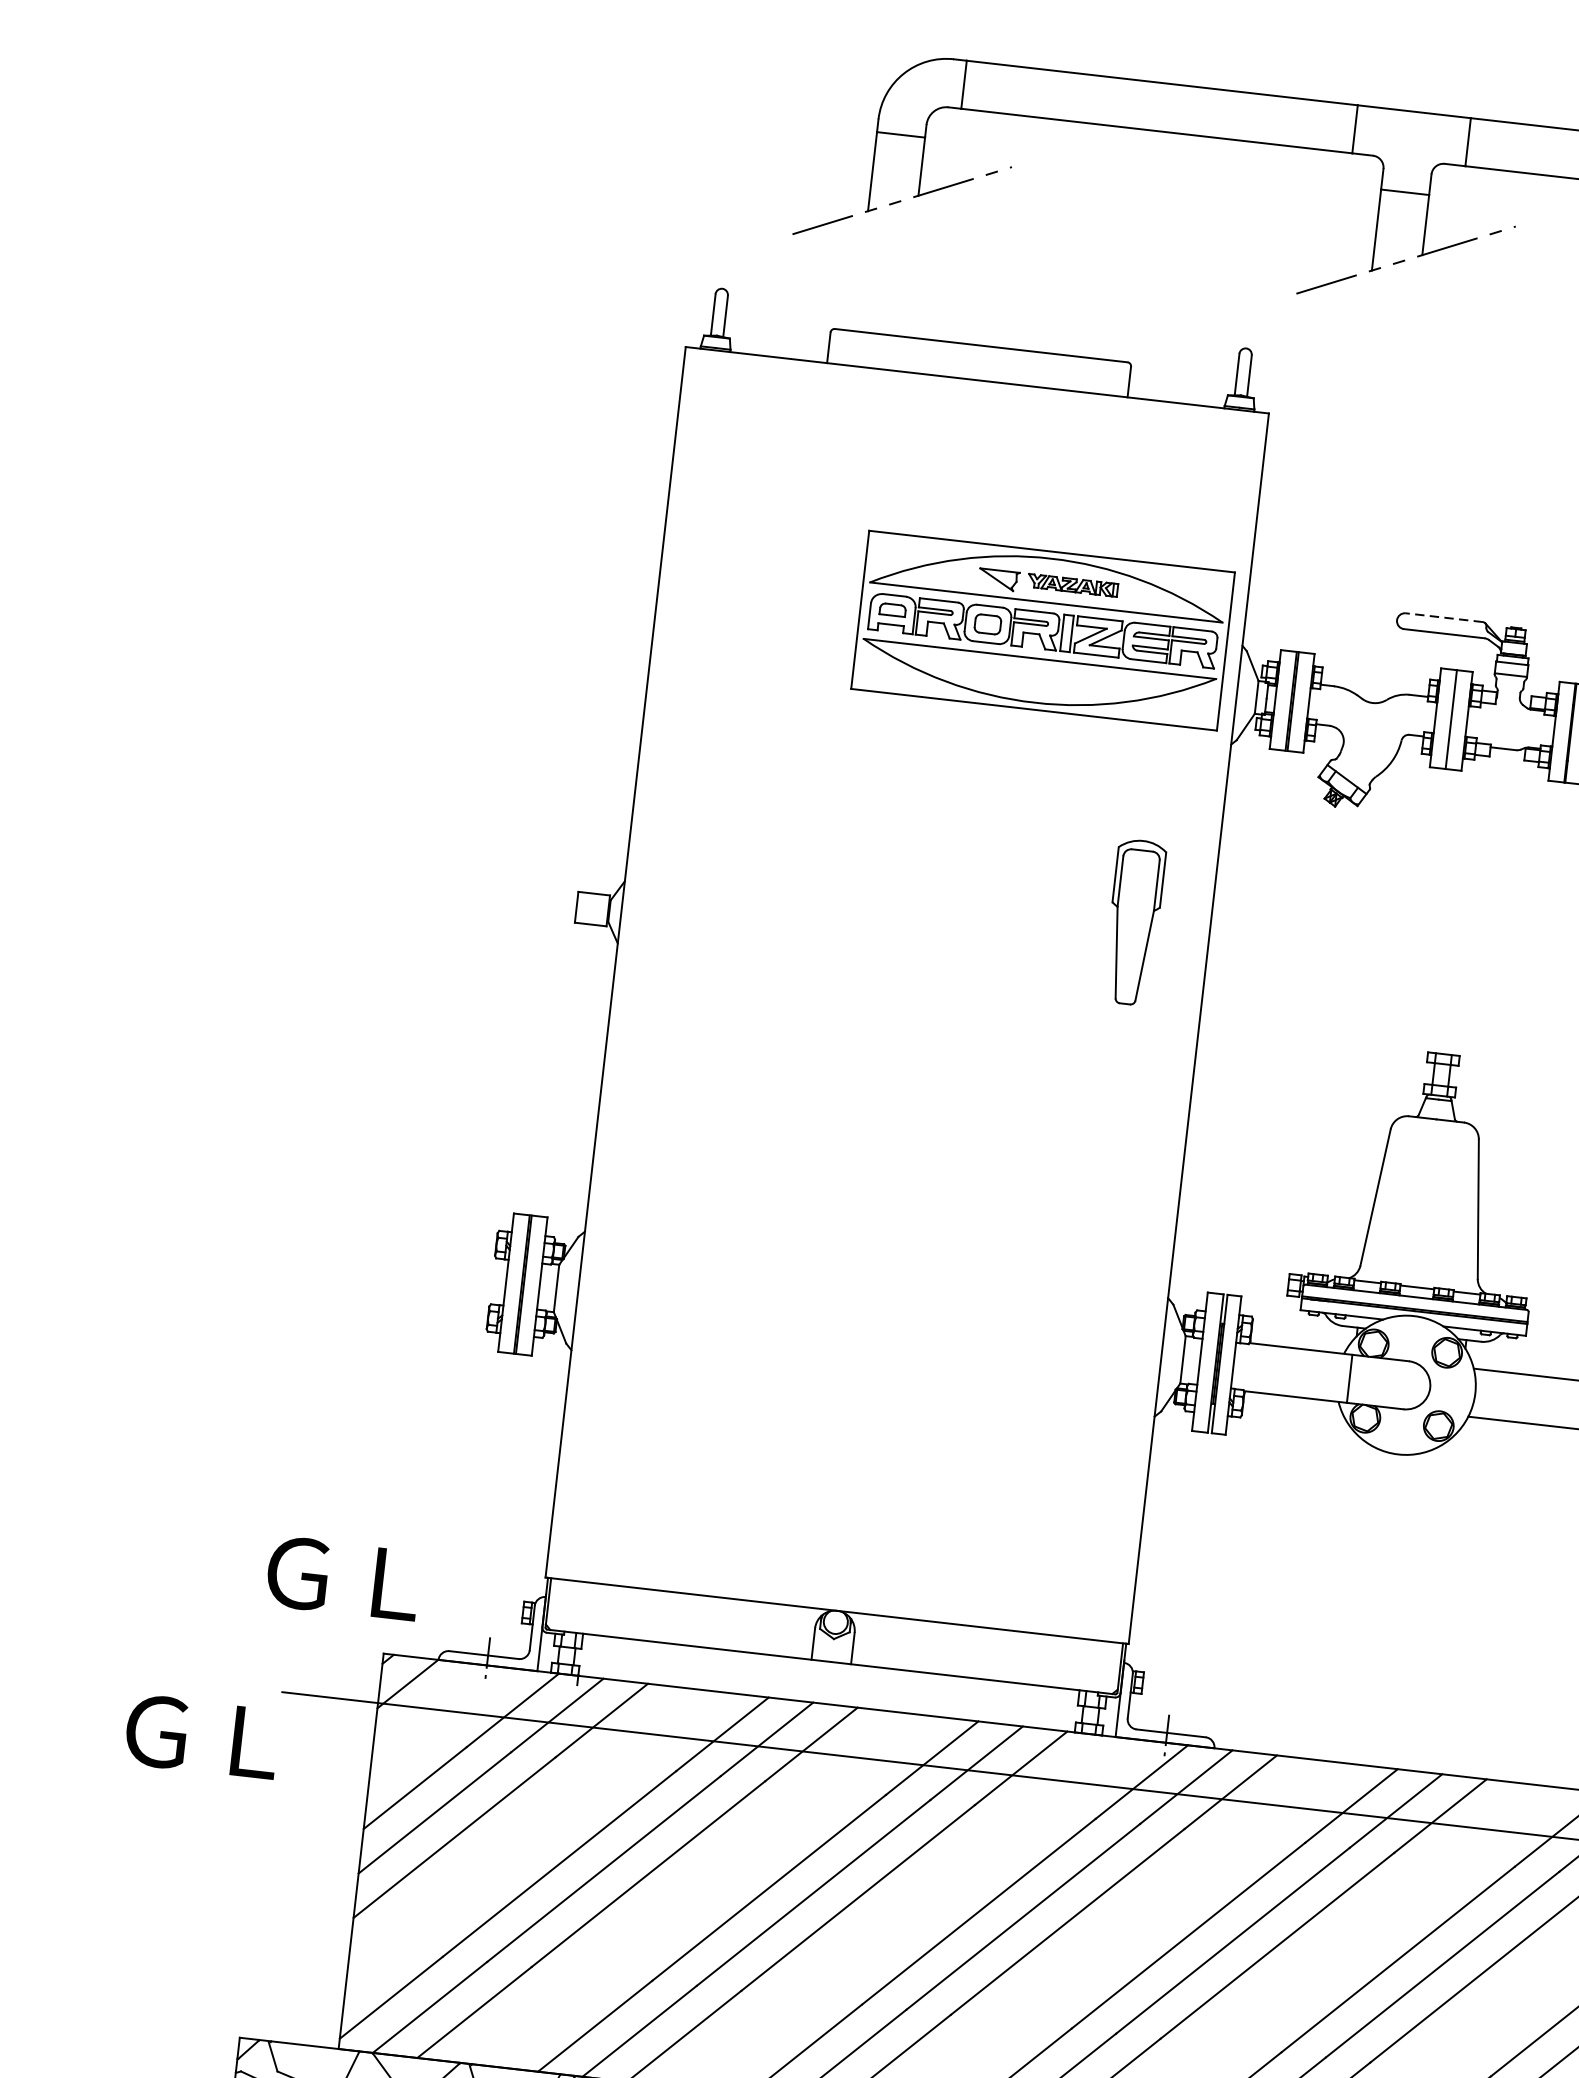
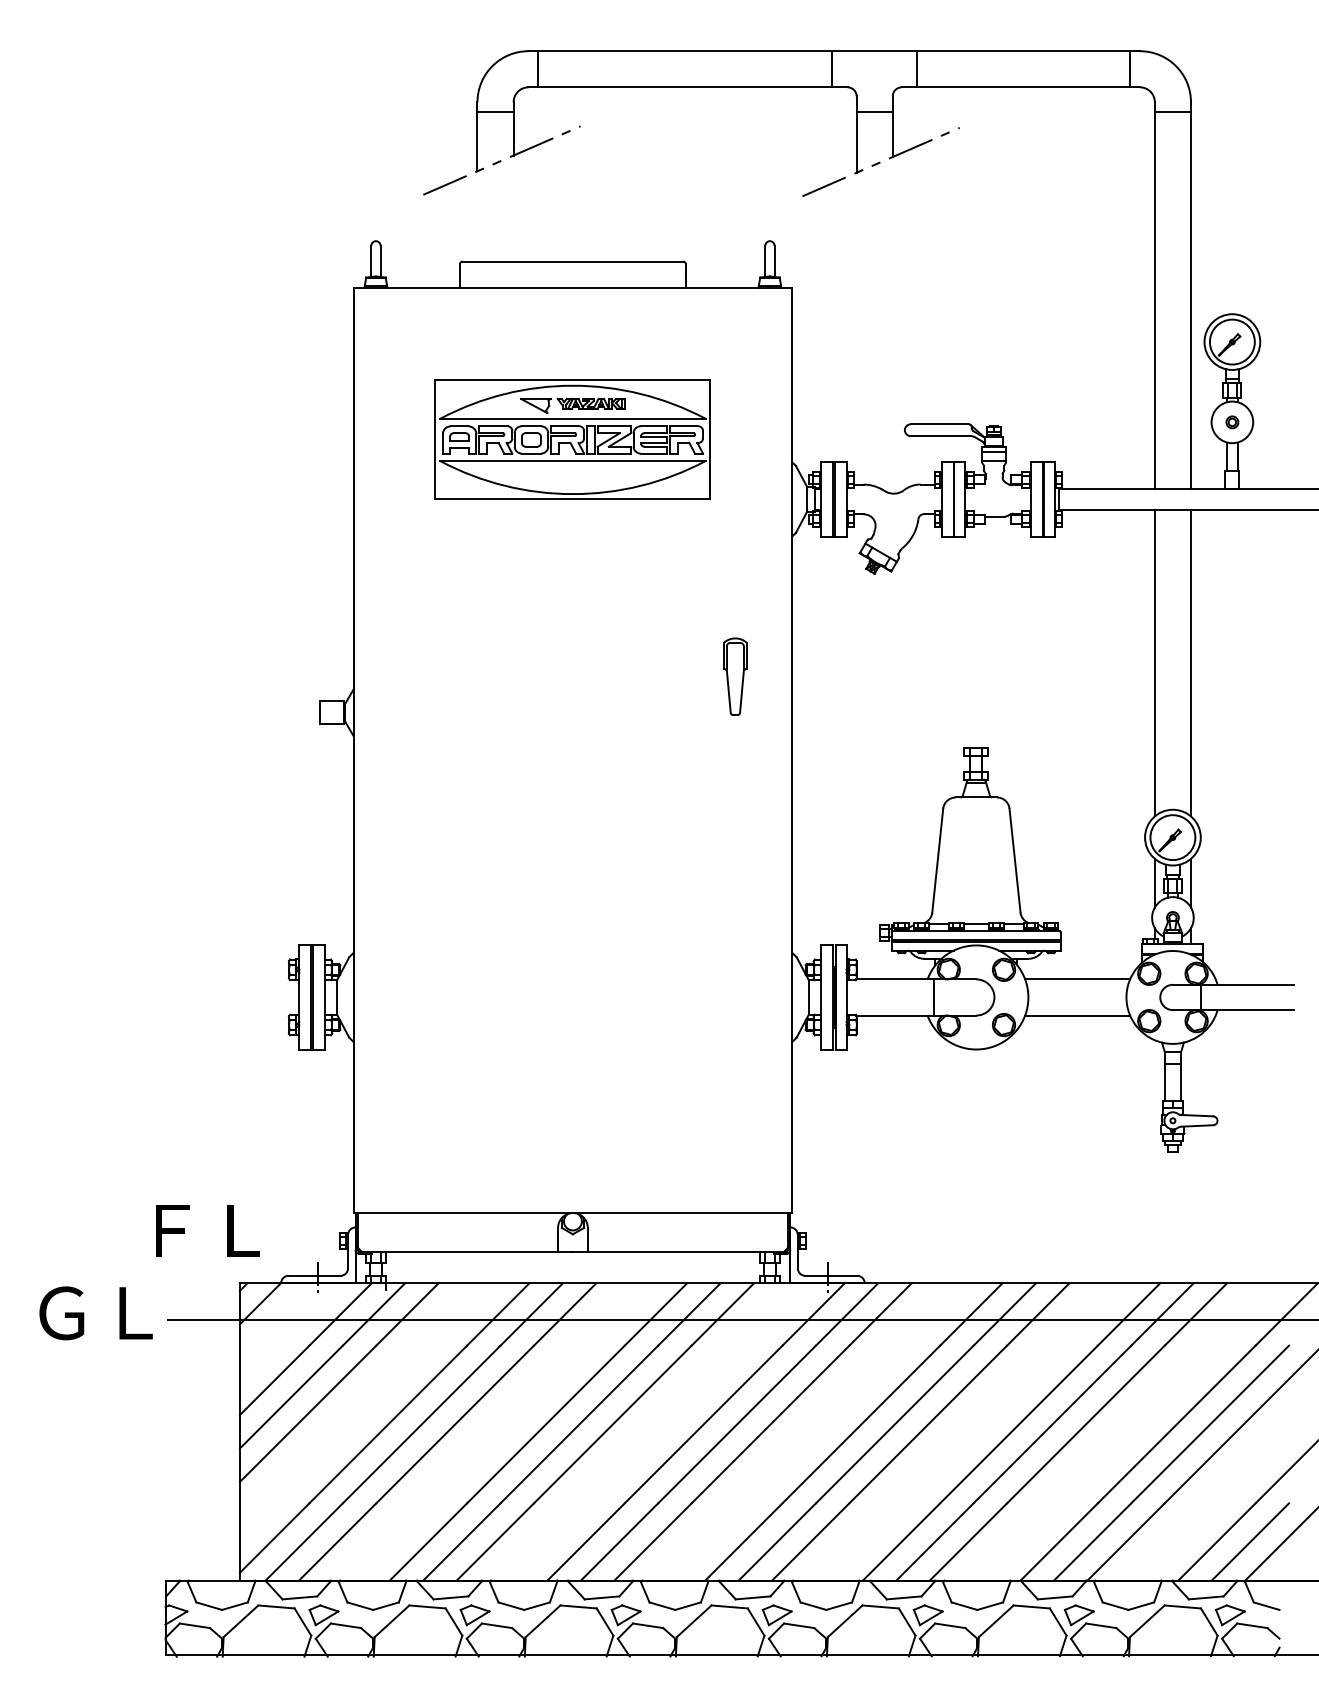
line: (1443, 617) -> (939, 424), dashed -> solid
part: (1042, 630) -> (572, 439), moved
part: (1134, 922) -> (735, 676), size x0.62
text: (343, 1578) -> (203, 1230), ＧＬ -> ＦＬ
text: (201, 1736) -> (95, 1313), moved

